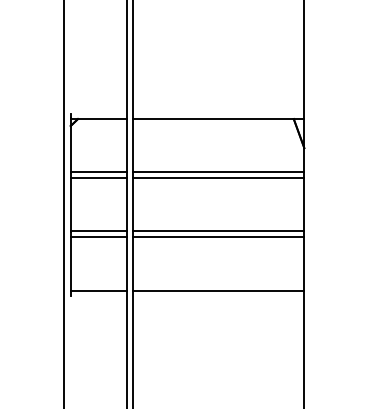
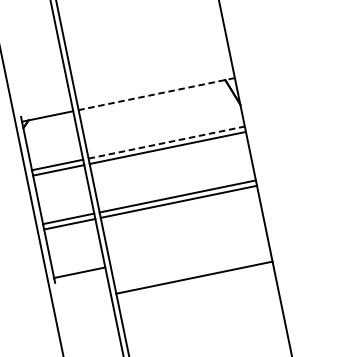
line: (218, 119) -> (156, 94), solid -> dashed
line: (218, 172) -> (166, 142), solid -> dashed
line: (218, 290) -> (194, 277), moved

